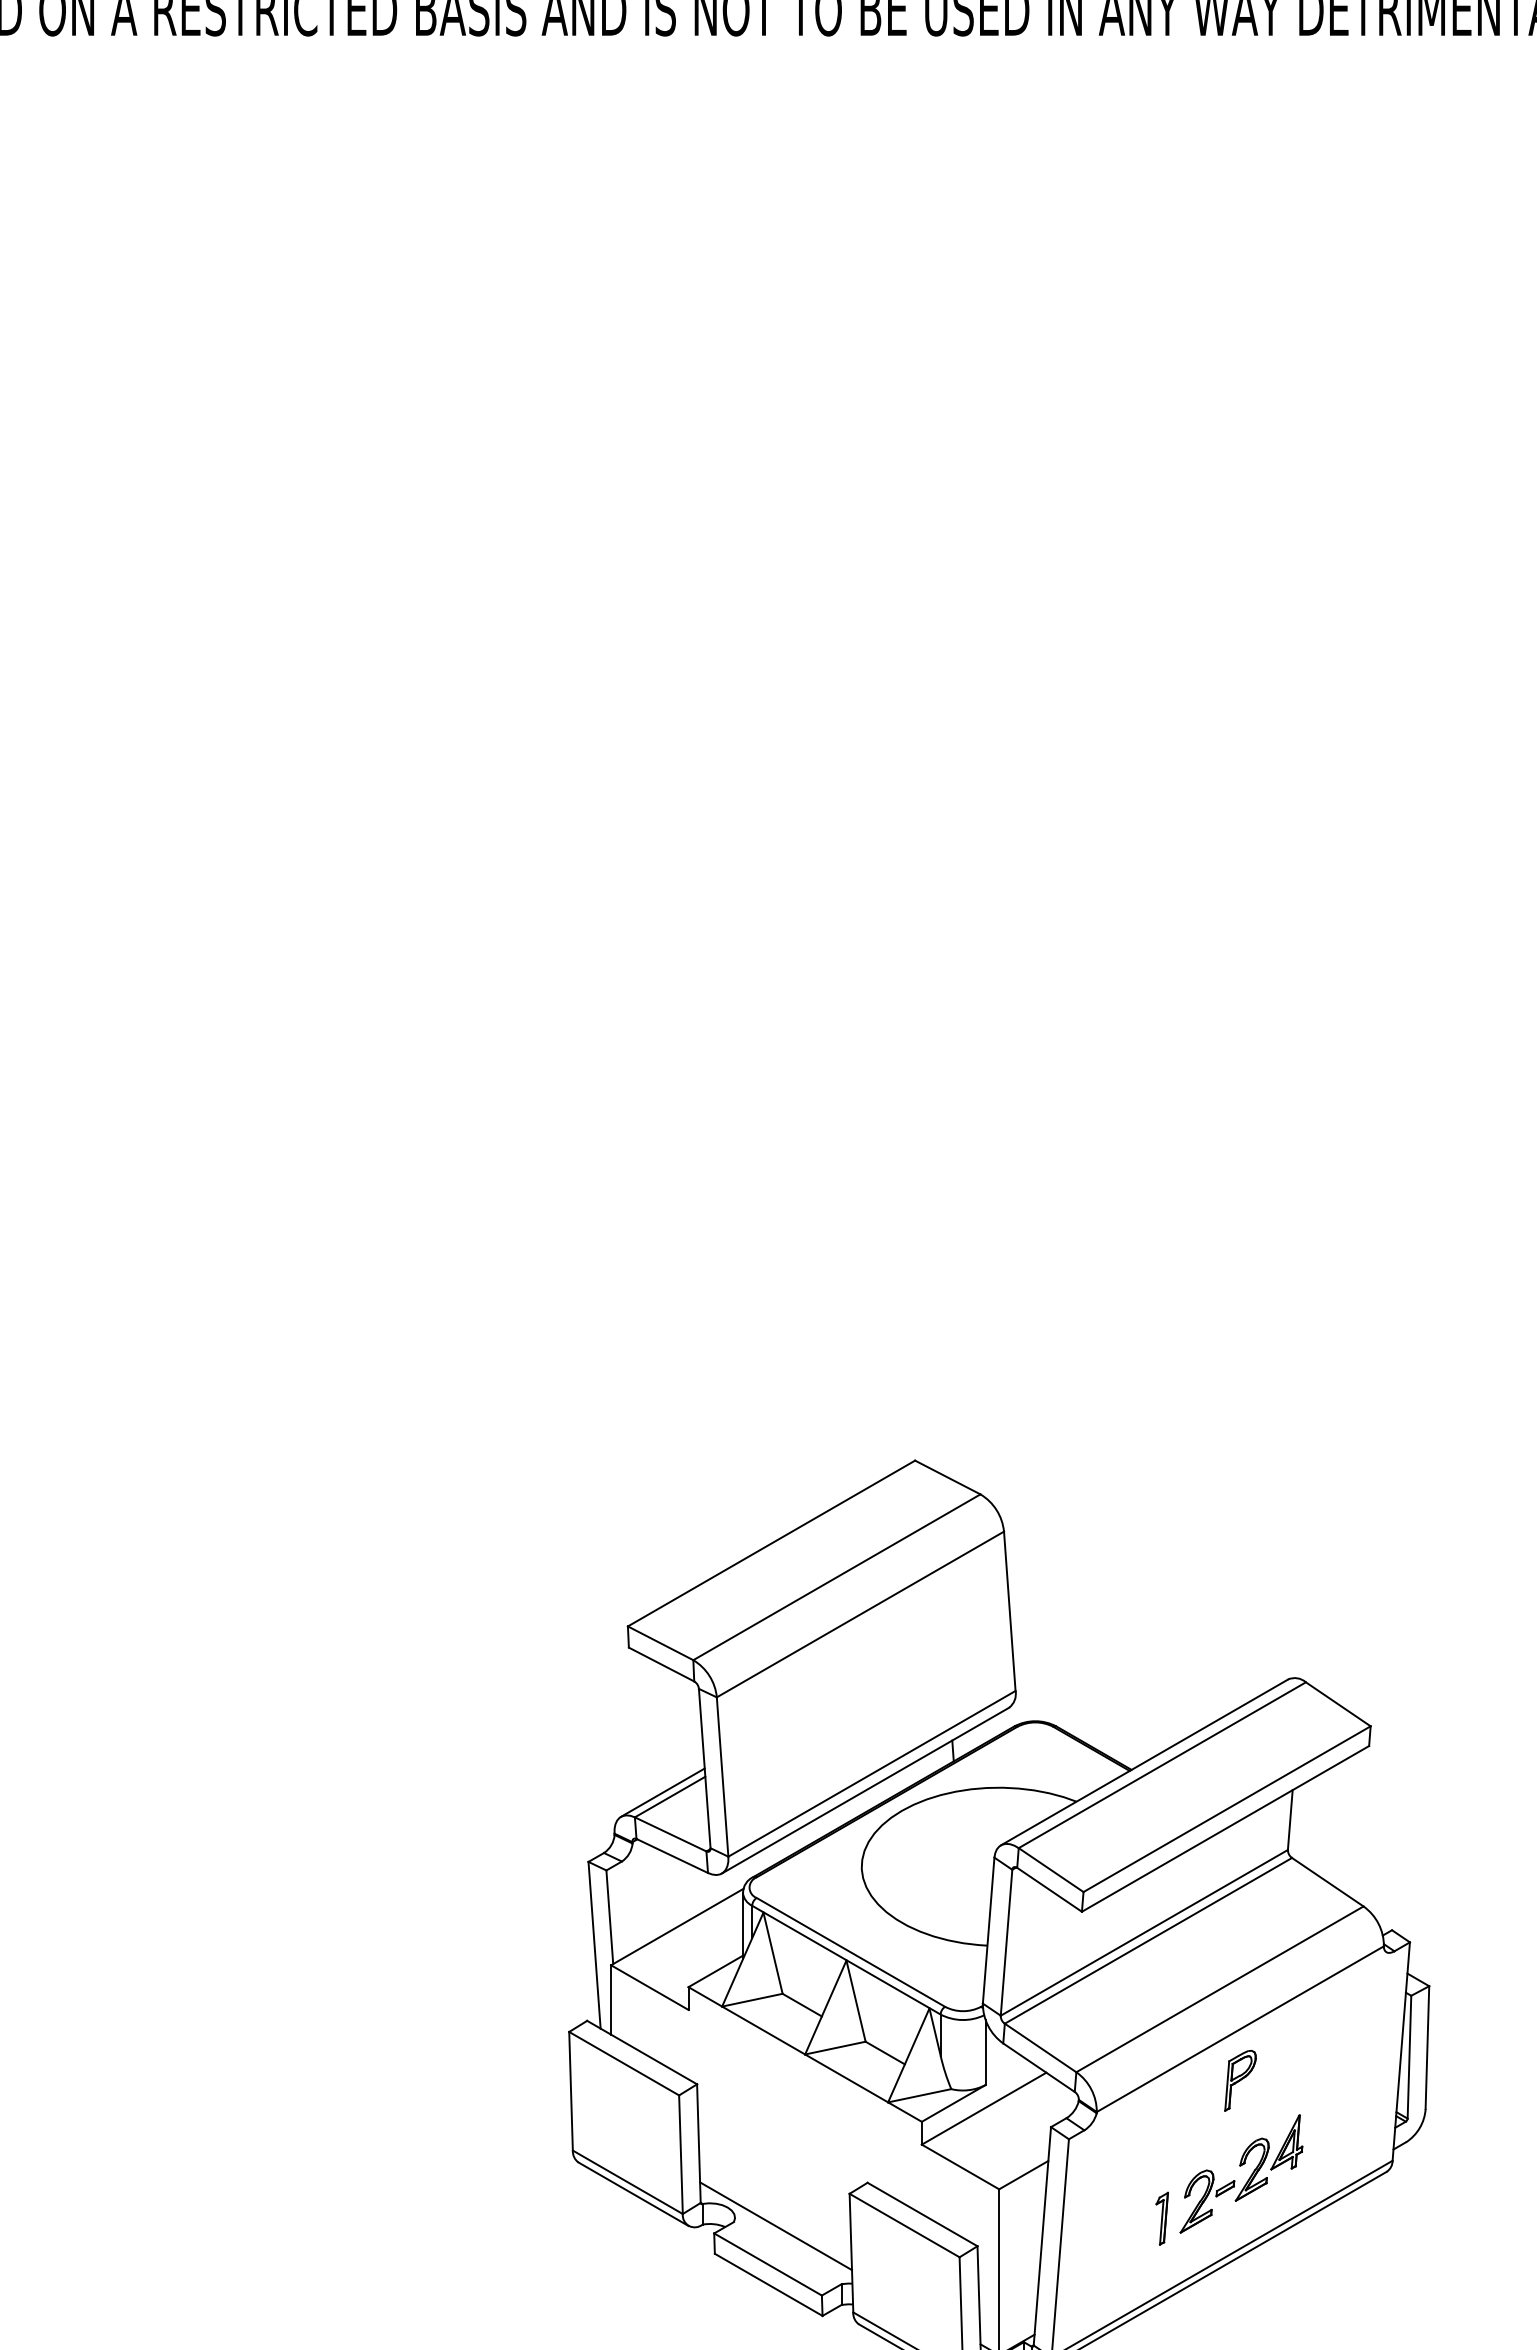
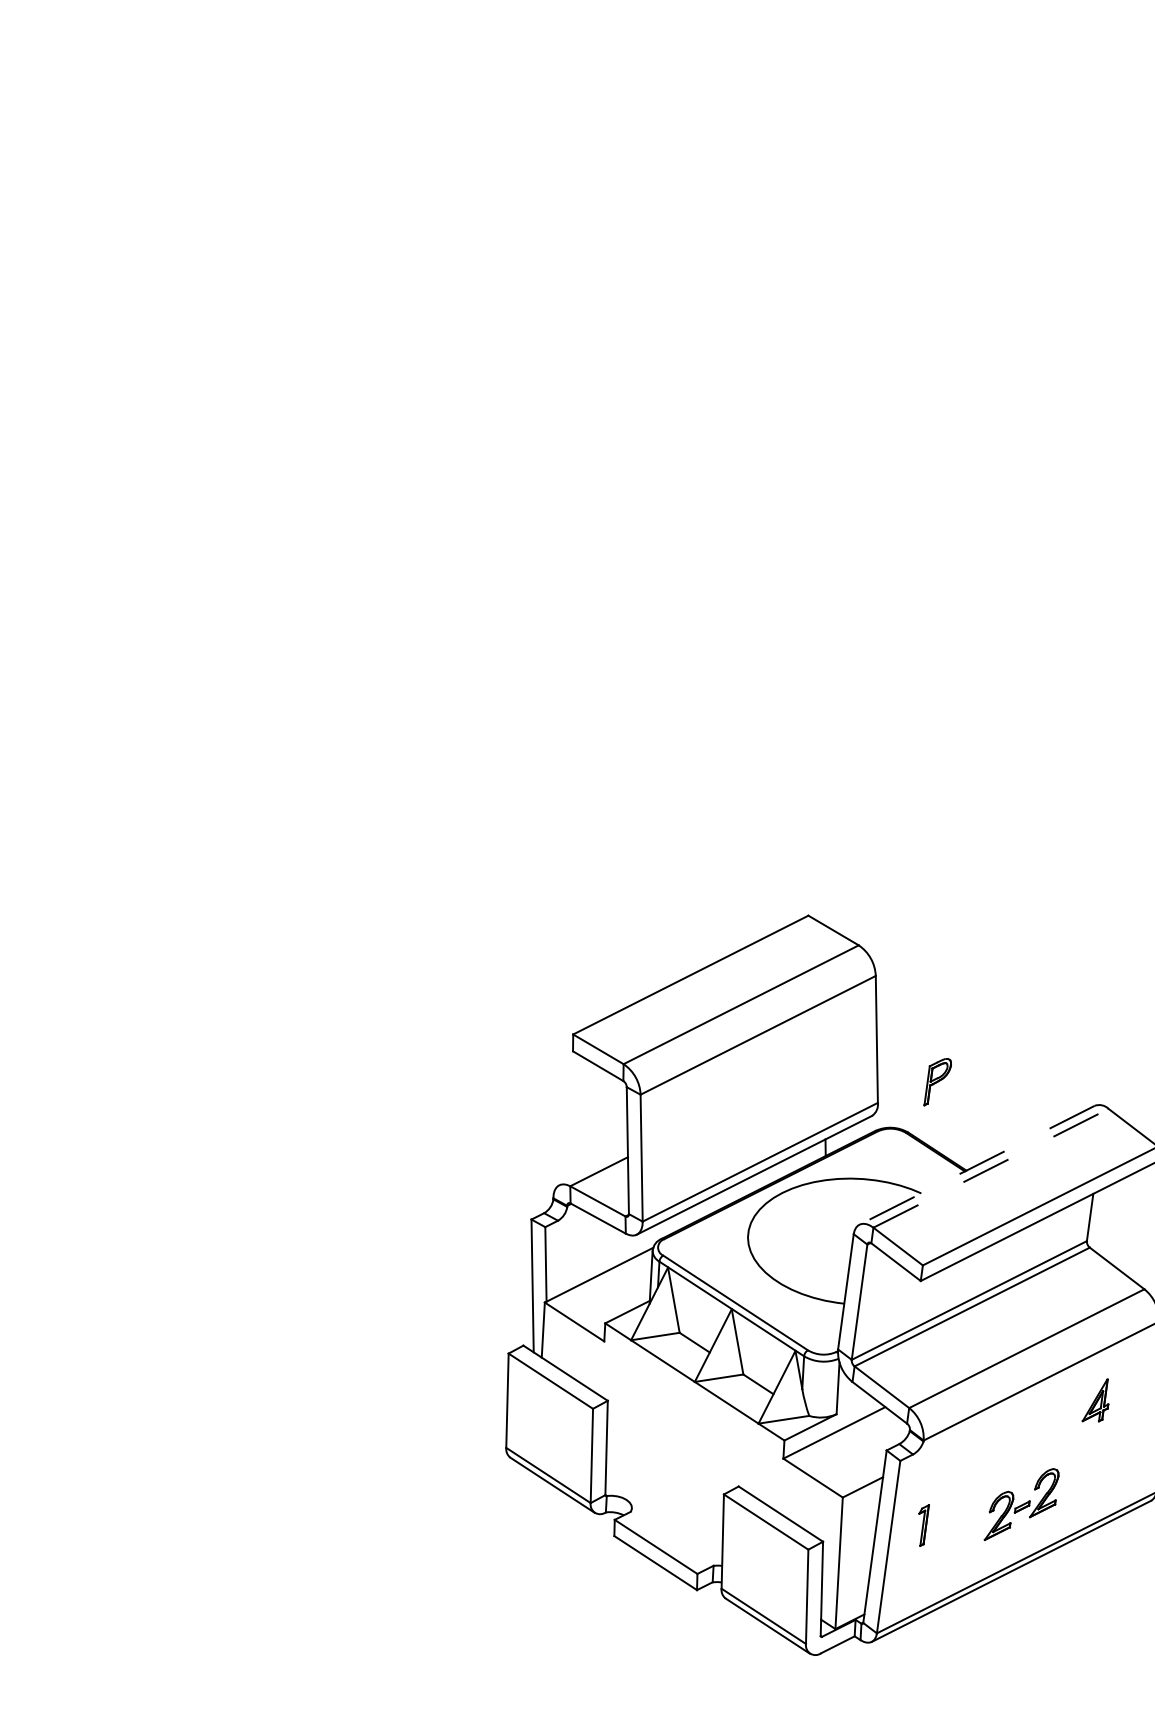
line: (1144, 1762) -> (977, 1165), solid -> dashed
line: (1162, 1765) -> (991, 1168), solid -> dashed
line: (662, 1792) -> (593, 1167), removed
part: (1240, 2080) -> (937, 1081), moved
part: (1286, 2142) -> (1095, 1400), moved
part: (1161, 2218) -> (922, 1525), moved
line: (775, 2226) -> (663, 1517), removed

